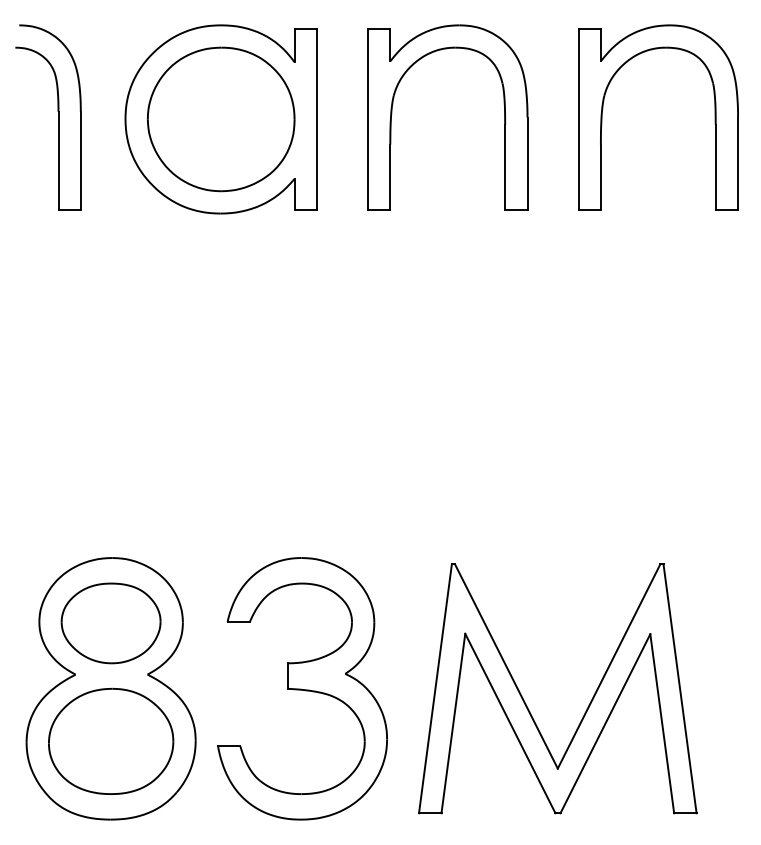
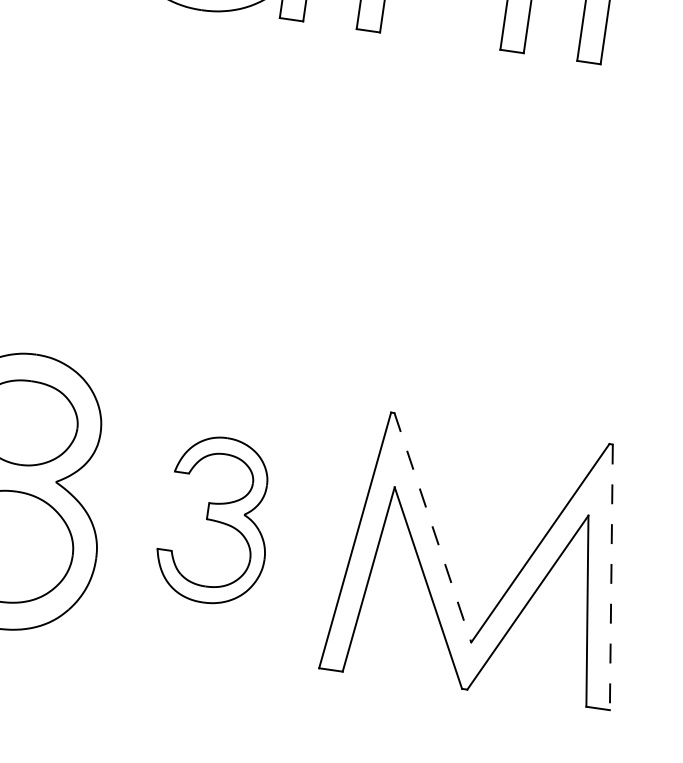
line: (506, 666) -> (432, 527), solid -> dashed
part: (302, 688) -> (215, 520), size x0.6
line: (680, 688) -> (611, 577), solid -> dashed

